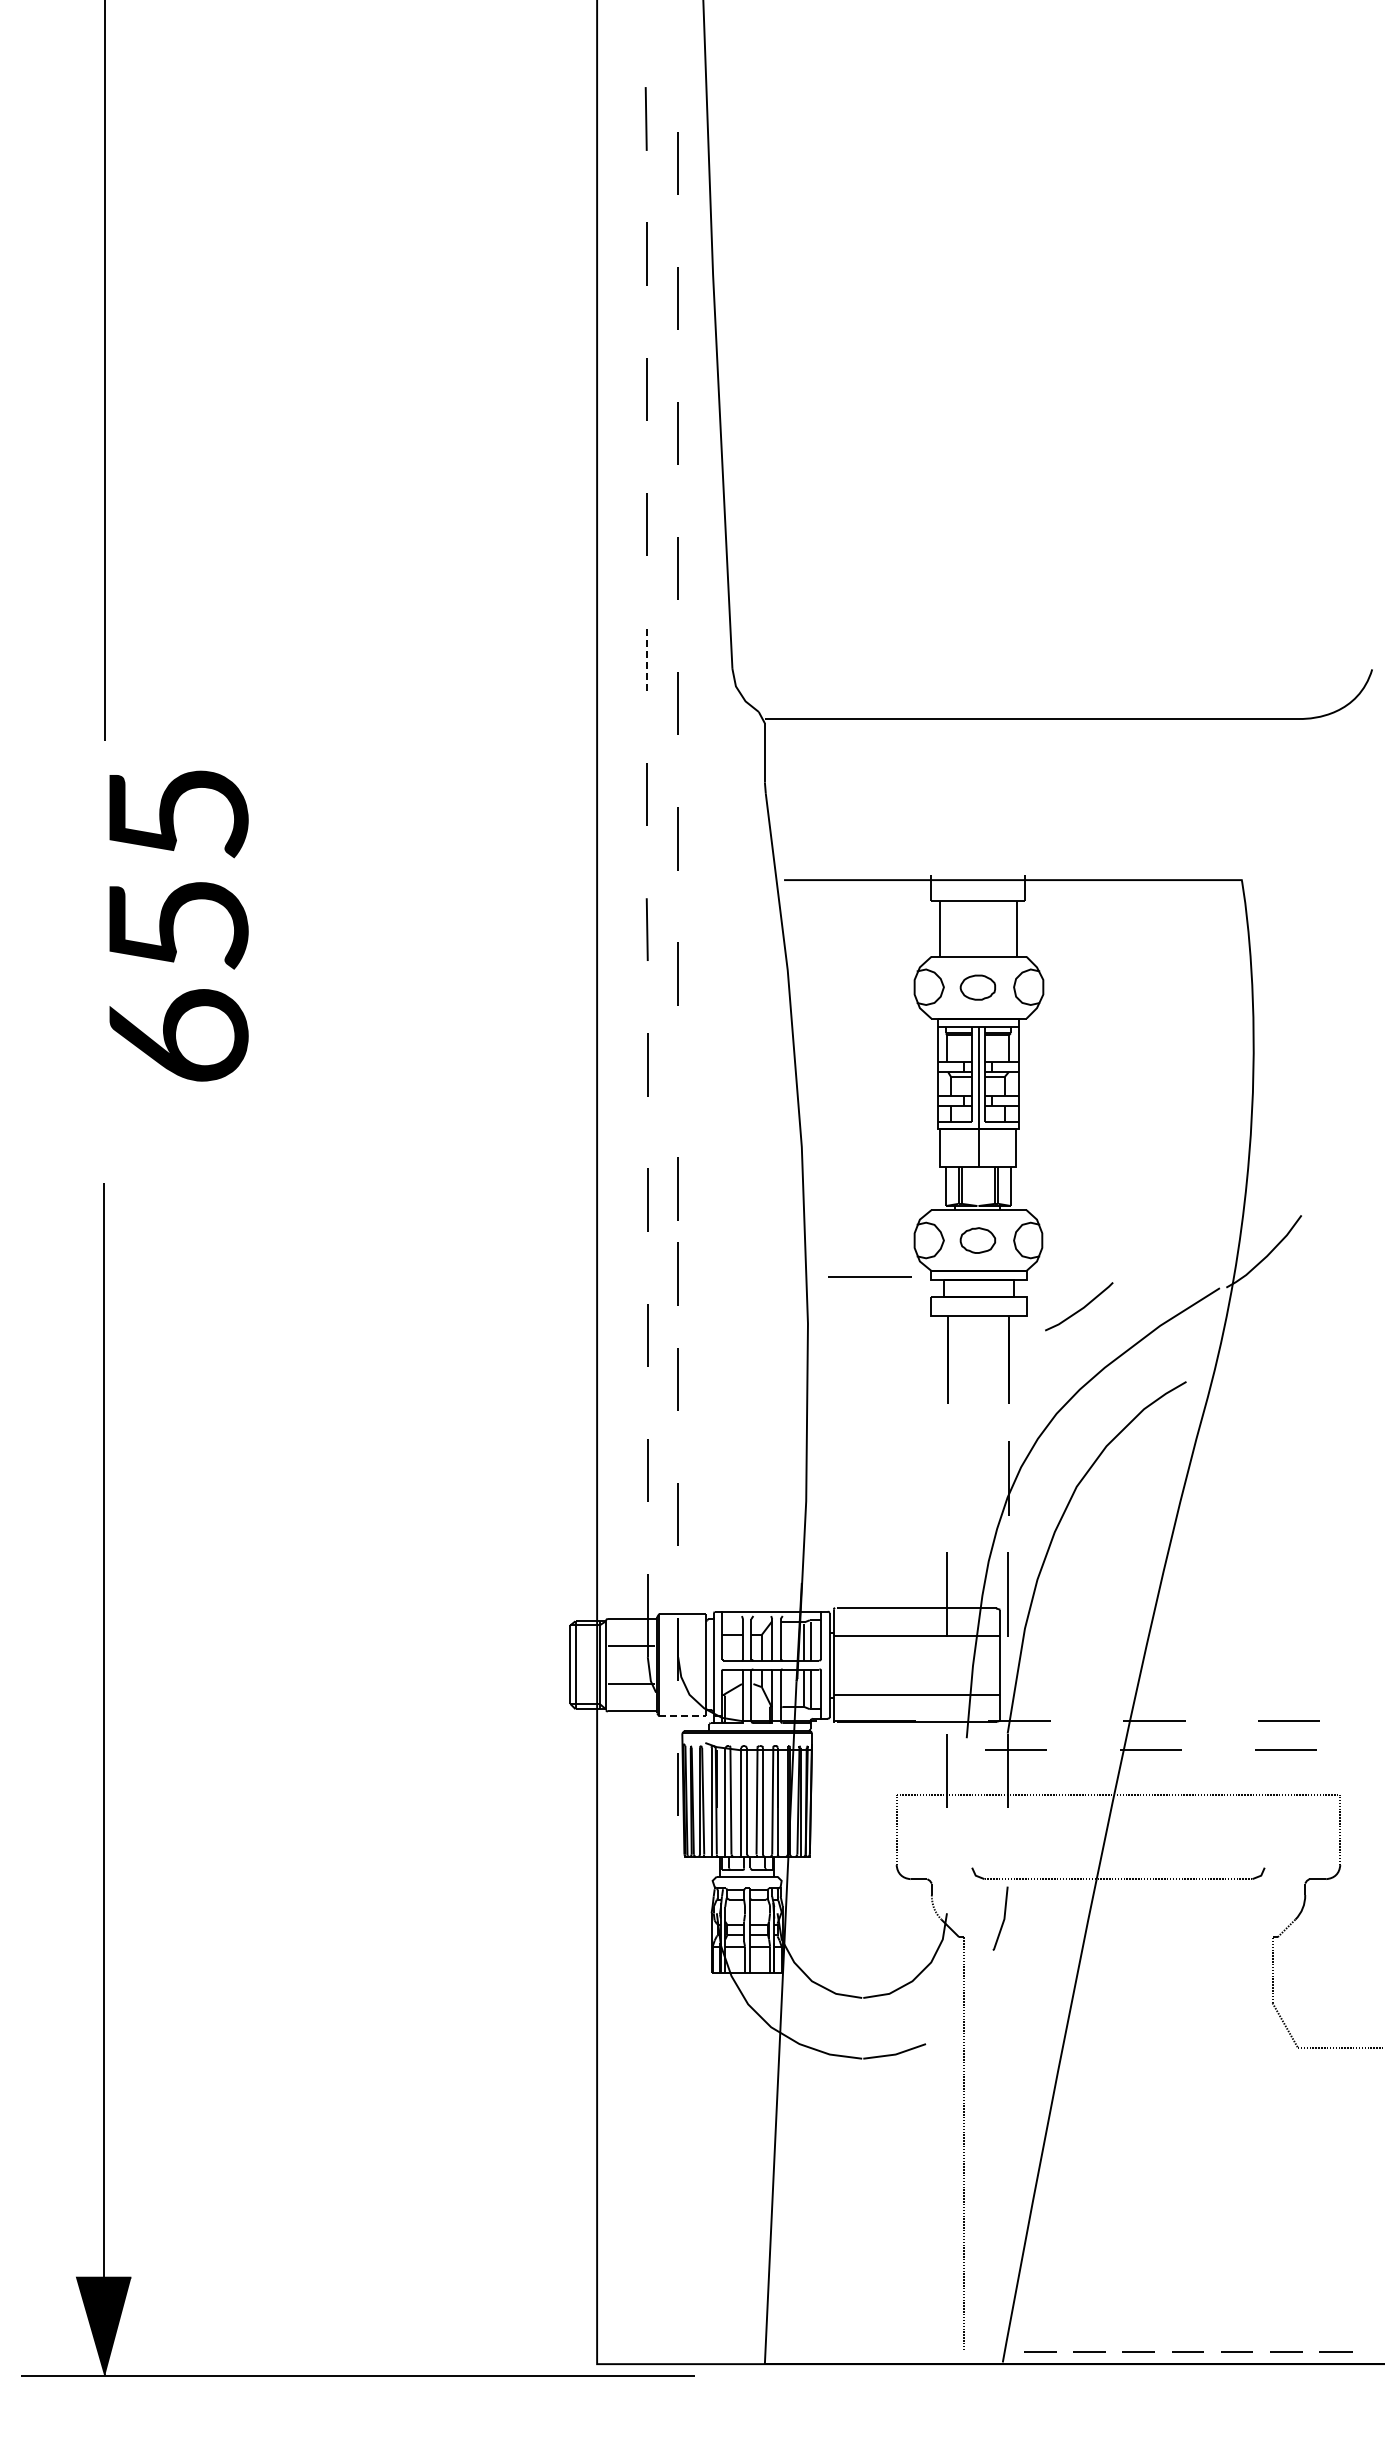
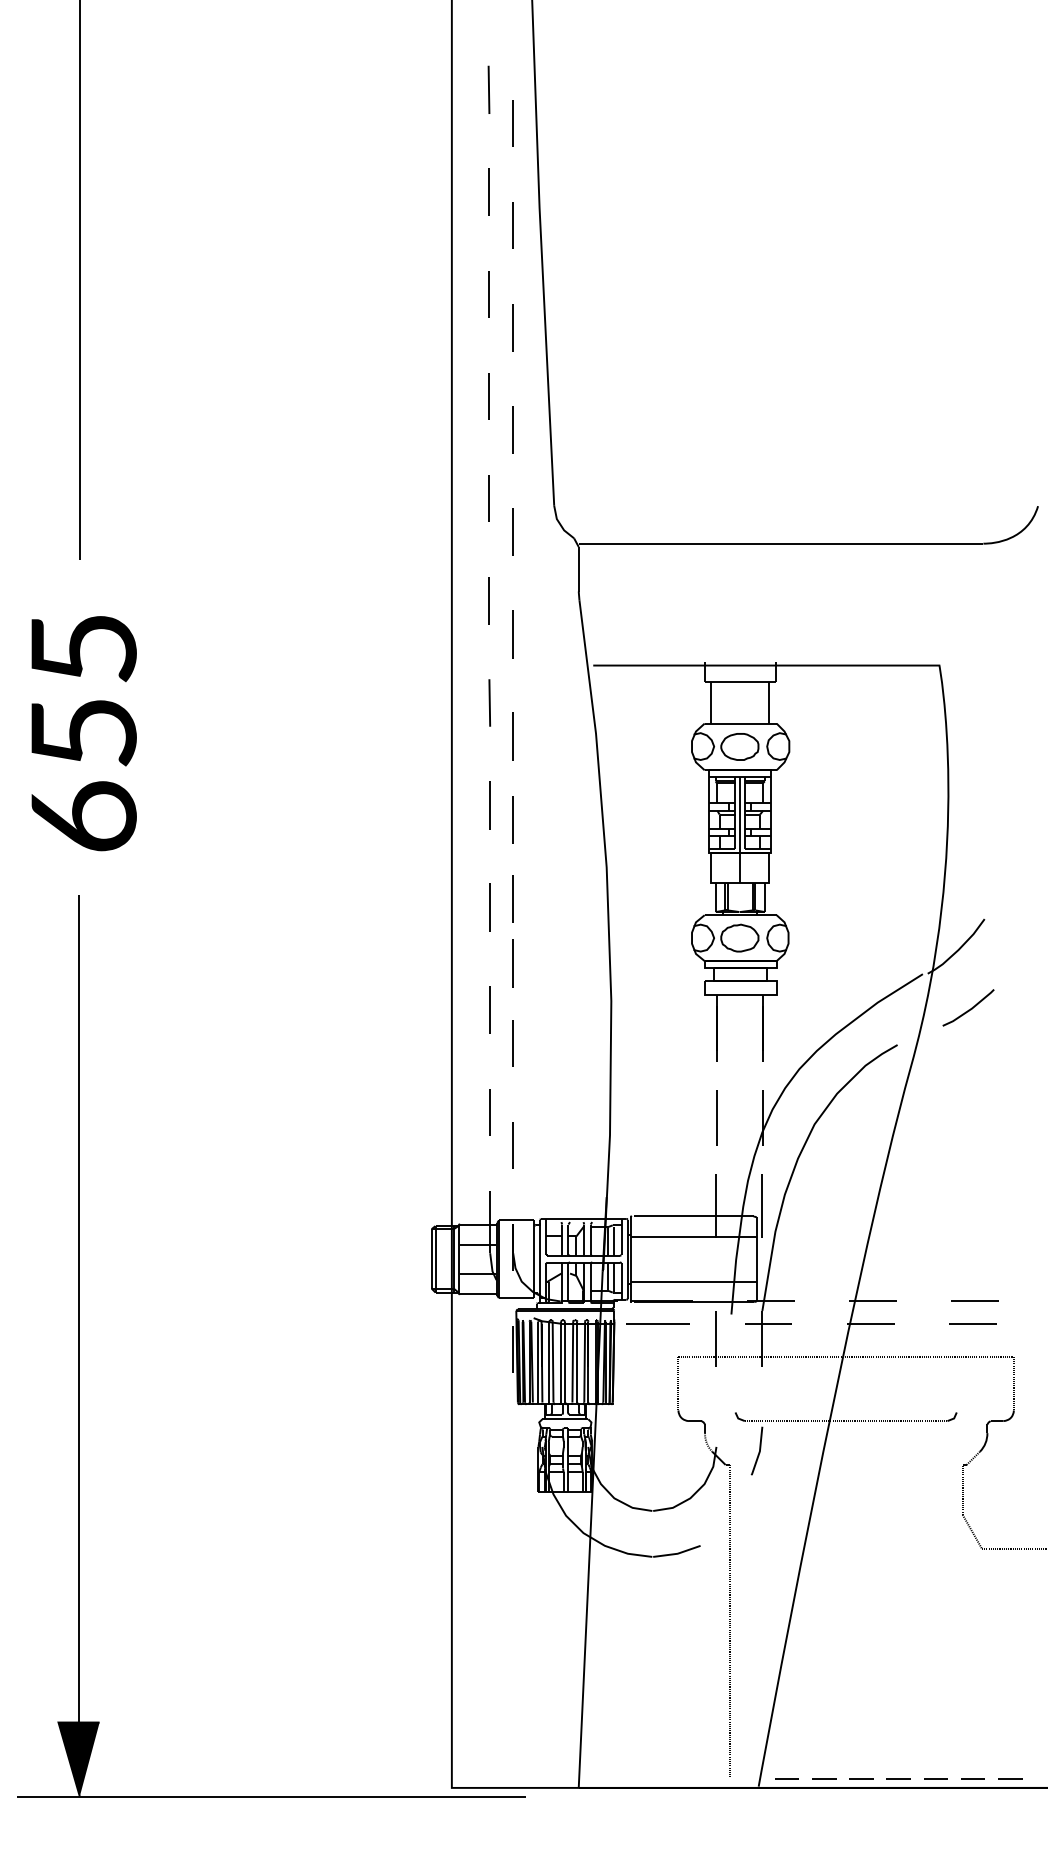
line: (646, 659) -> (489, 498), dashed -> solid
text: (178, 925) -> (83, 733), moved
part: (977, 987) -> (739, 746), size x1.43
line: (677, 1084) -> (512, 820), added
part: (977, 1240) -> (739, 938), size x1.43
line: (869, 1276) -> (657, 1323), moved
line: (1080, 1308) -> (969, 1009), moved
line: (947, 1478) -> (716, 1118), added
line: (682, 1716) -> (516, 1298), dashed -> solid

